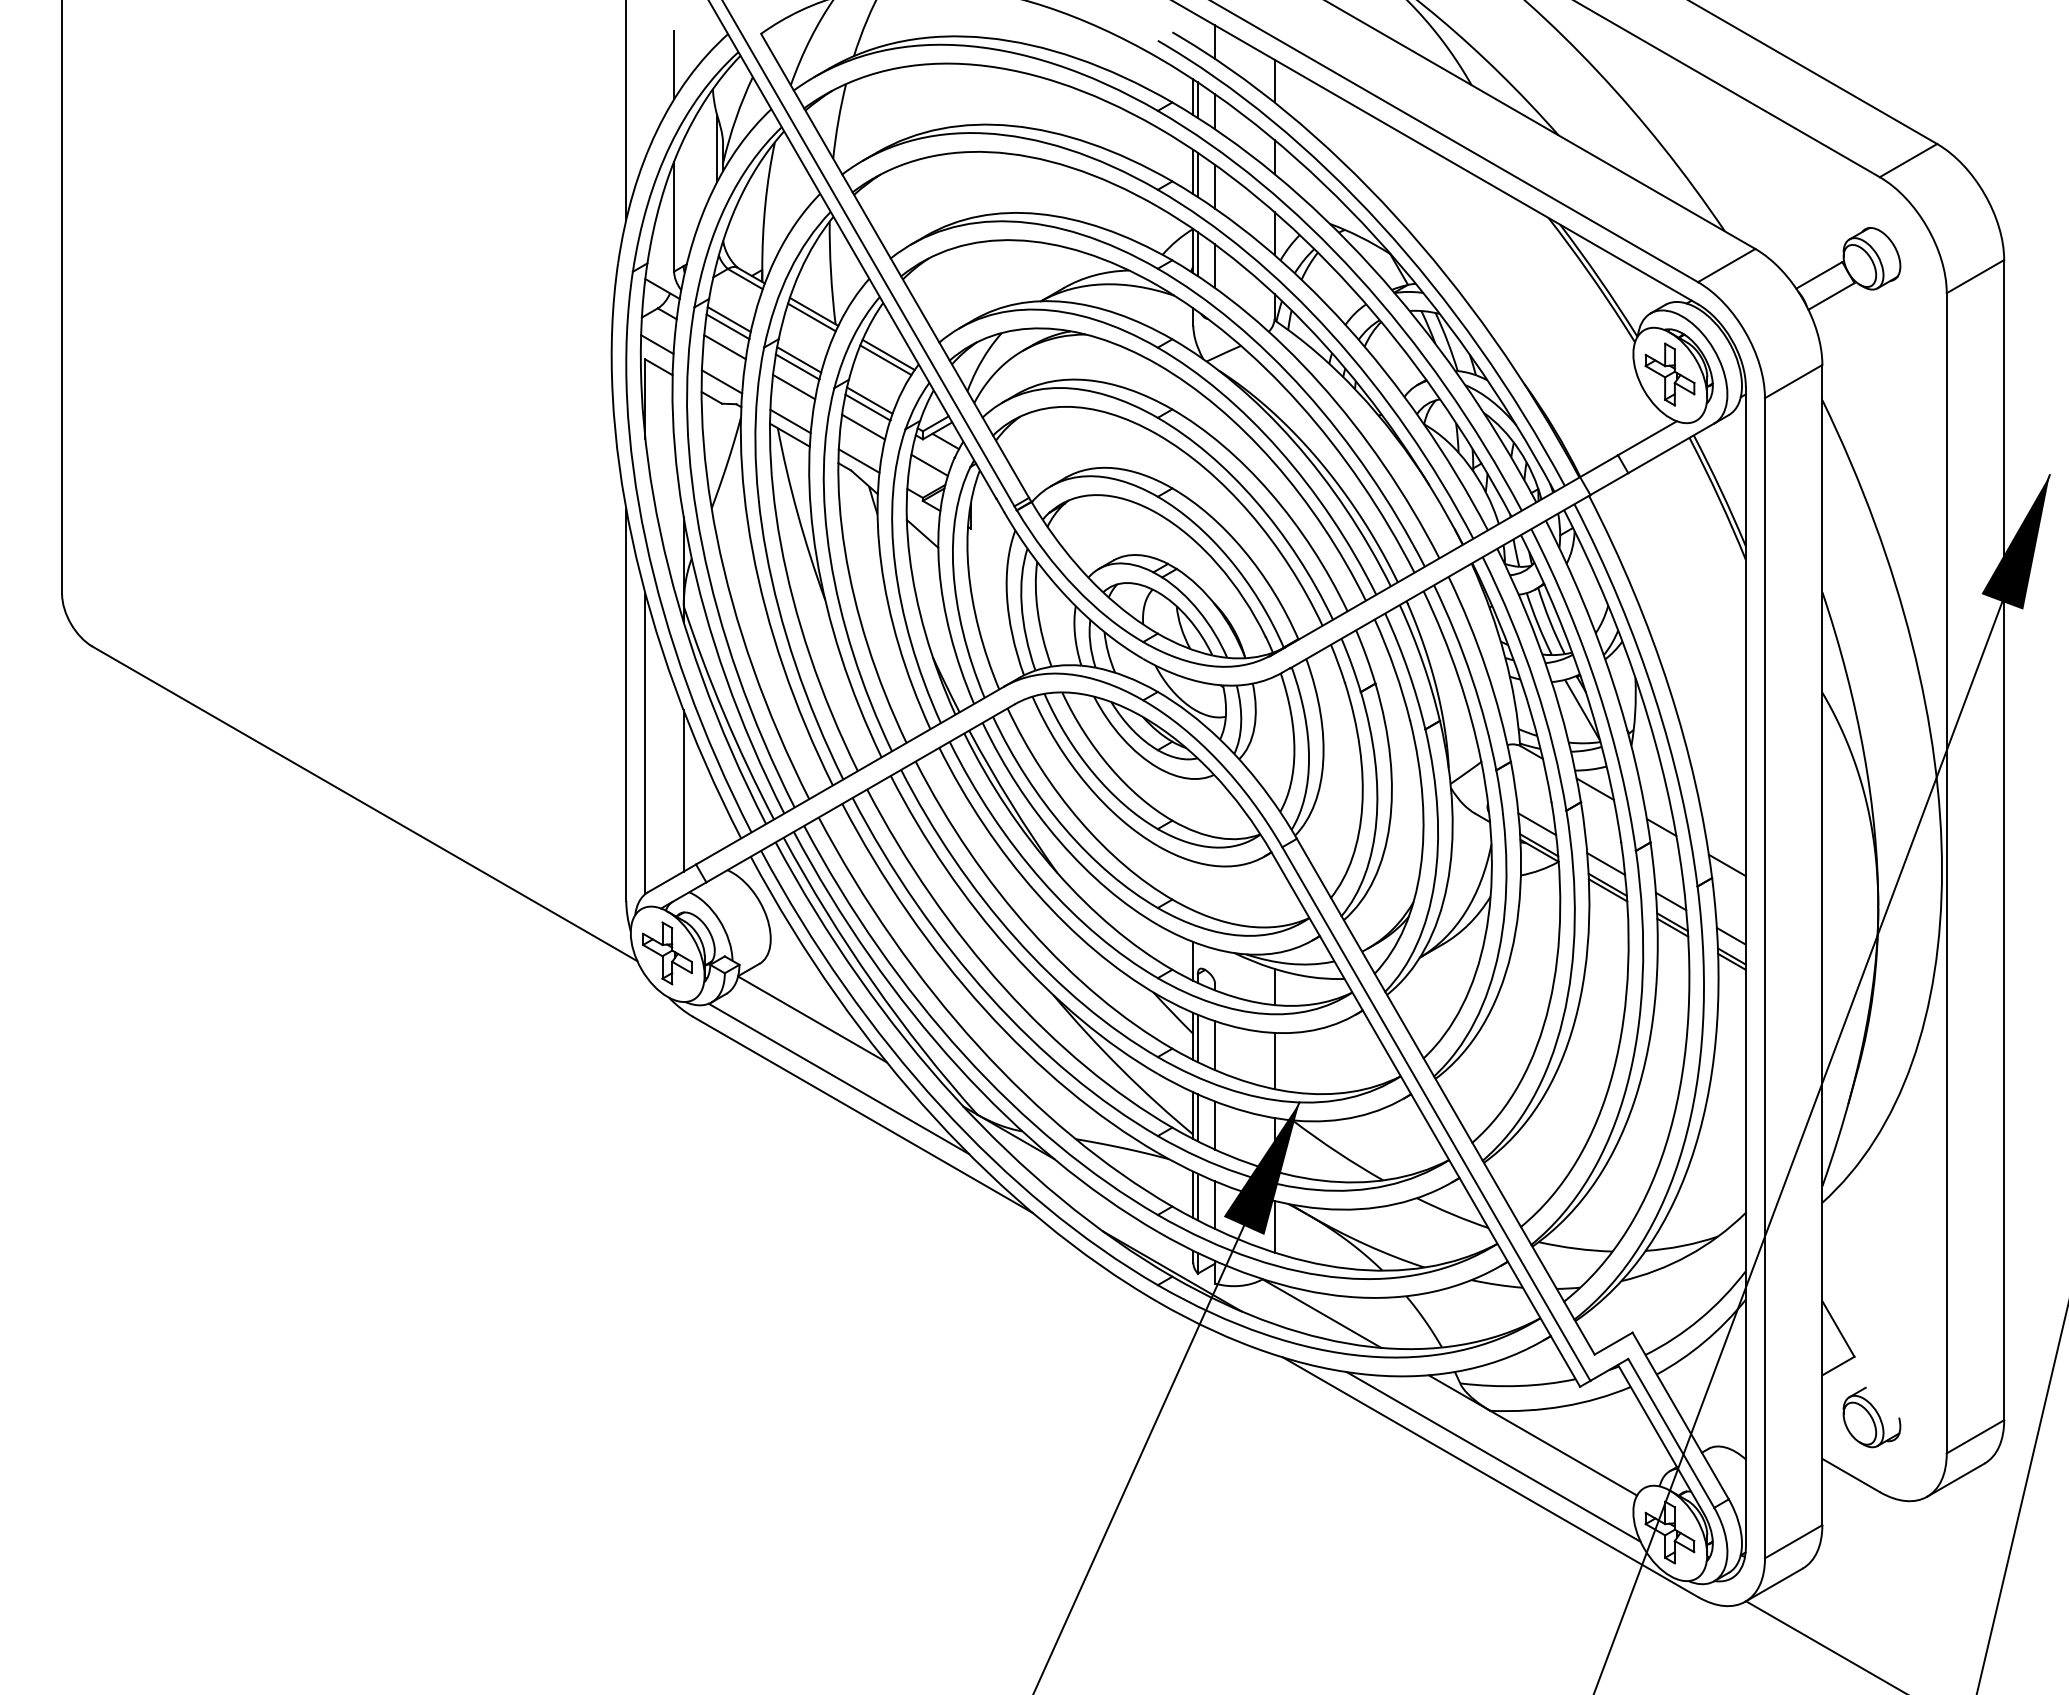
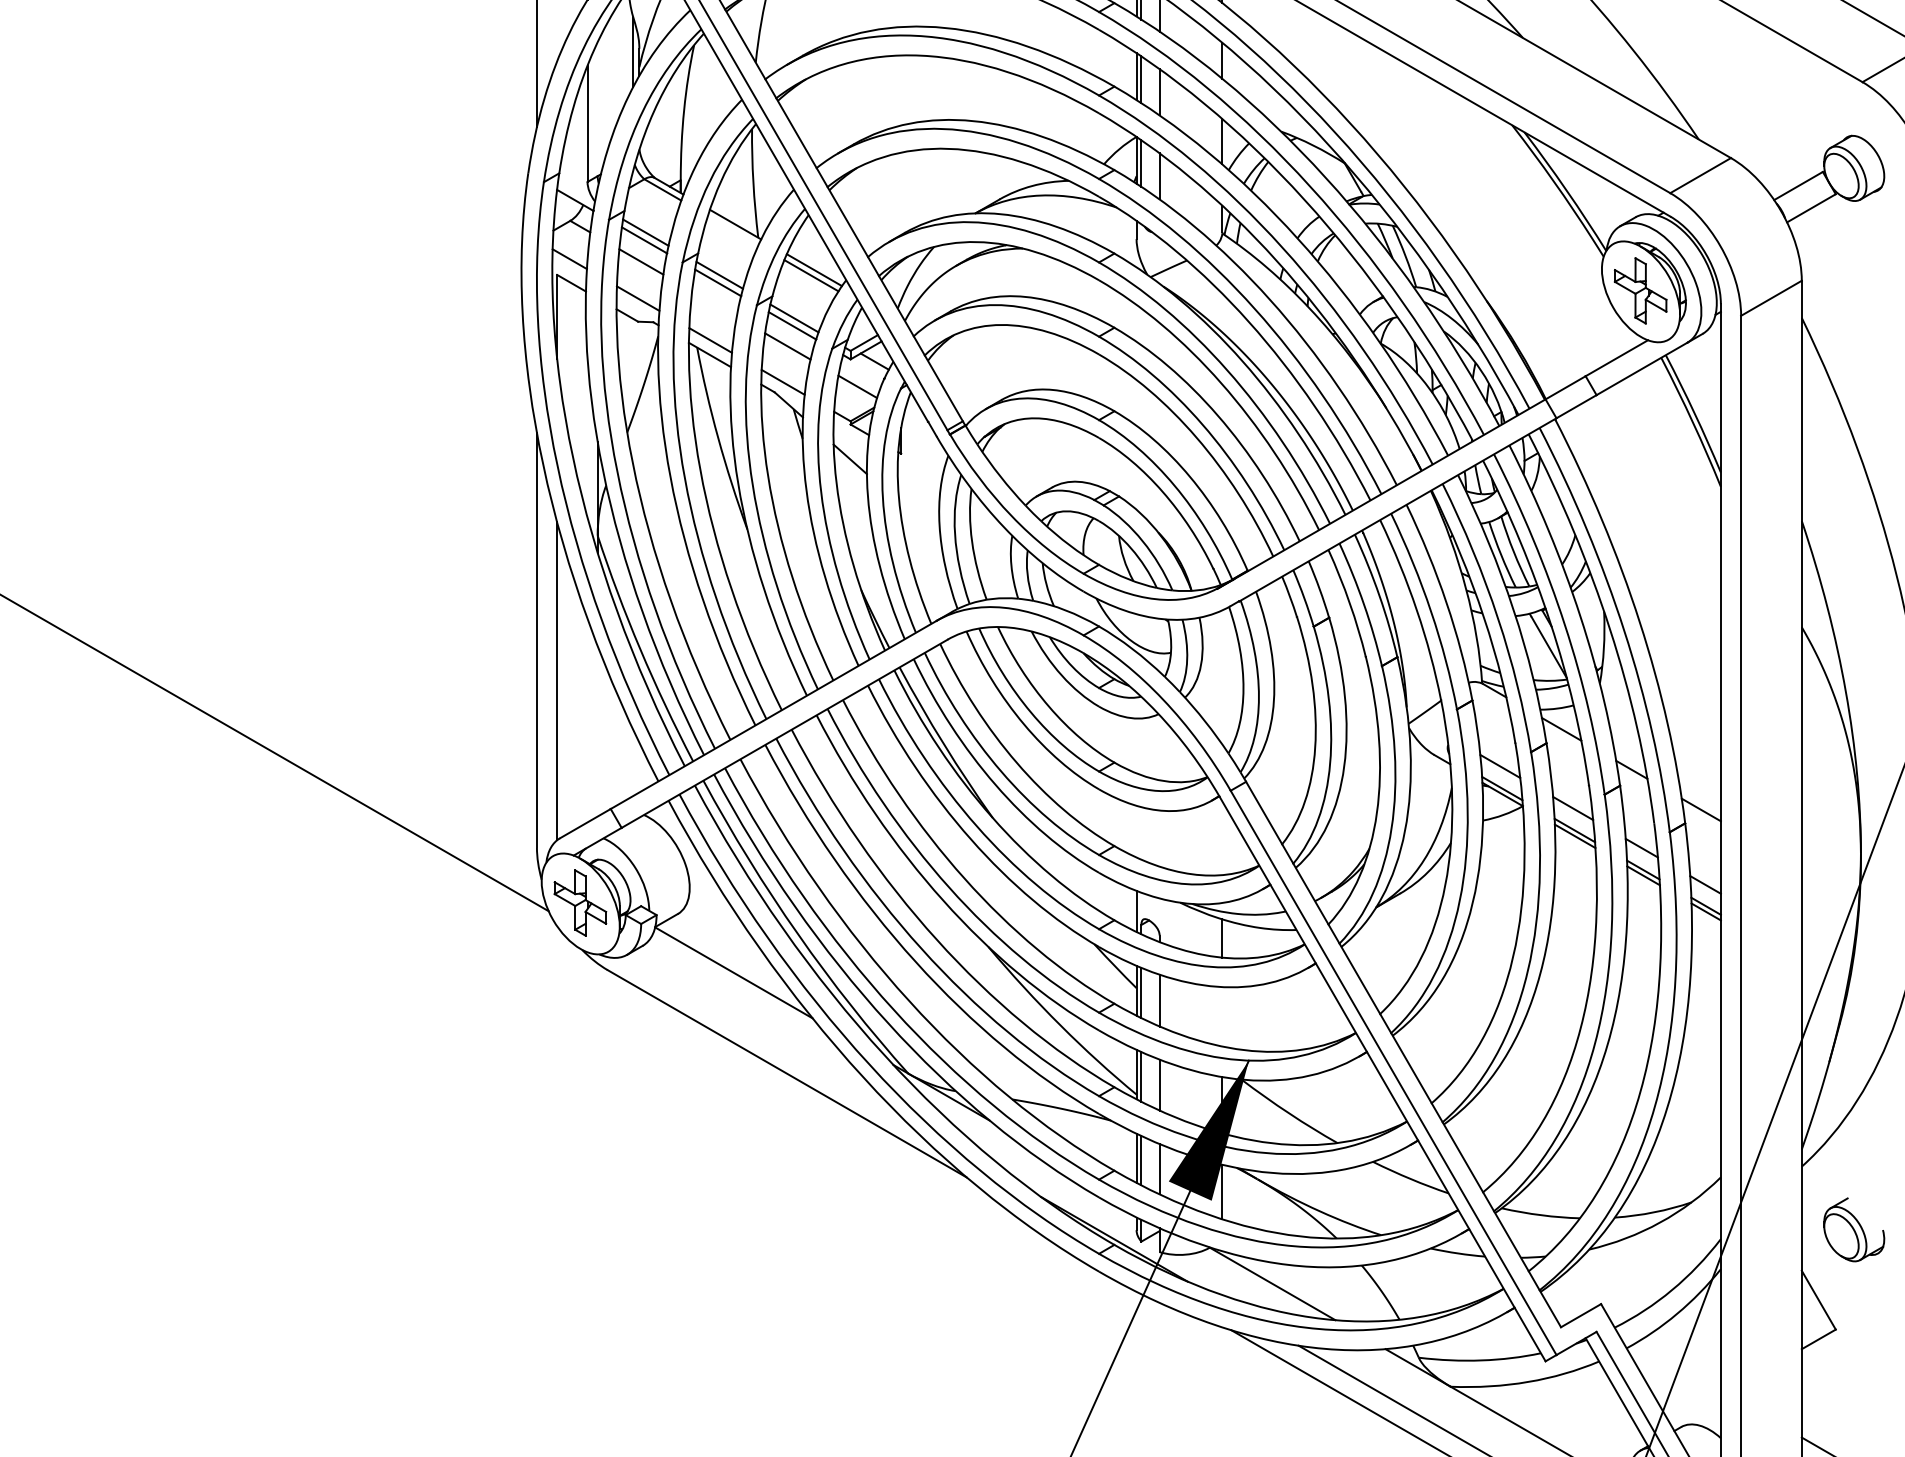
line: (811, 317) -> (732, 230), removed
line: (794, 386) -> (714, 303), removed
line: (683, 790) -> (597, 730), removed
line: (1274, 1060) -> (1222, 1016), removed
line: (838, 1078) -> (761, 1035), removed
part: (1871, 1417) -> (1853, 1229), moved

